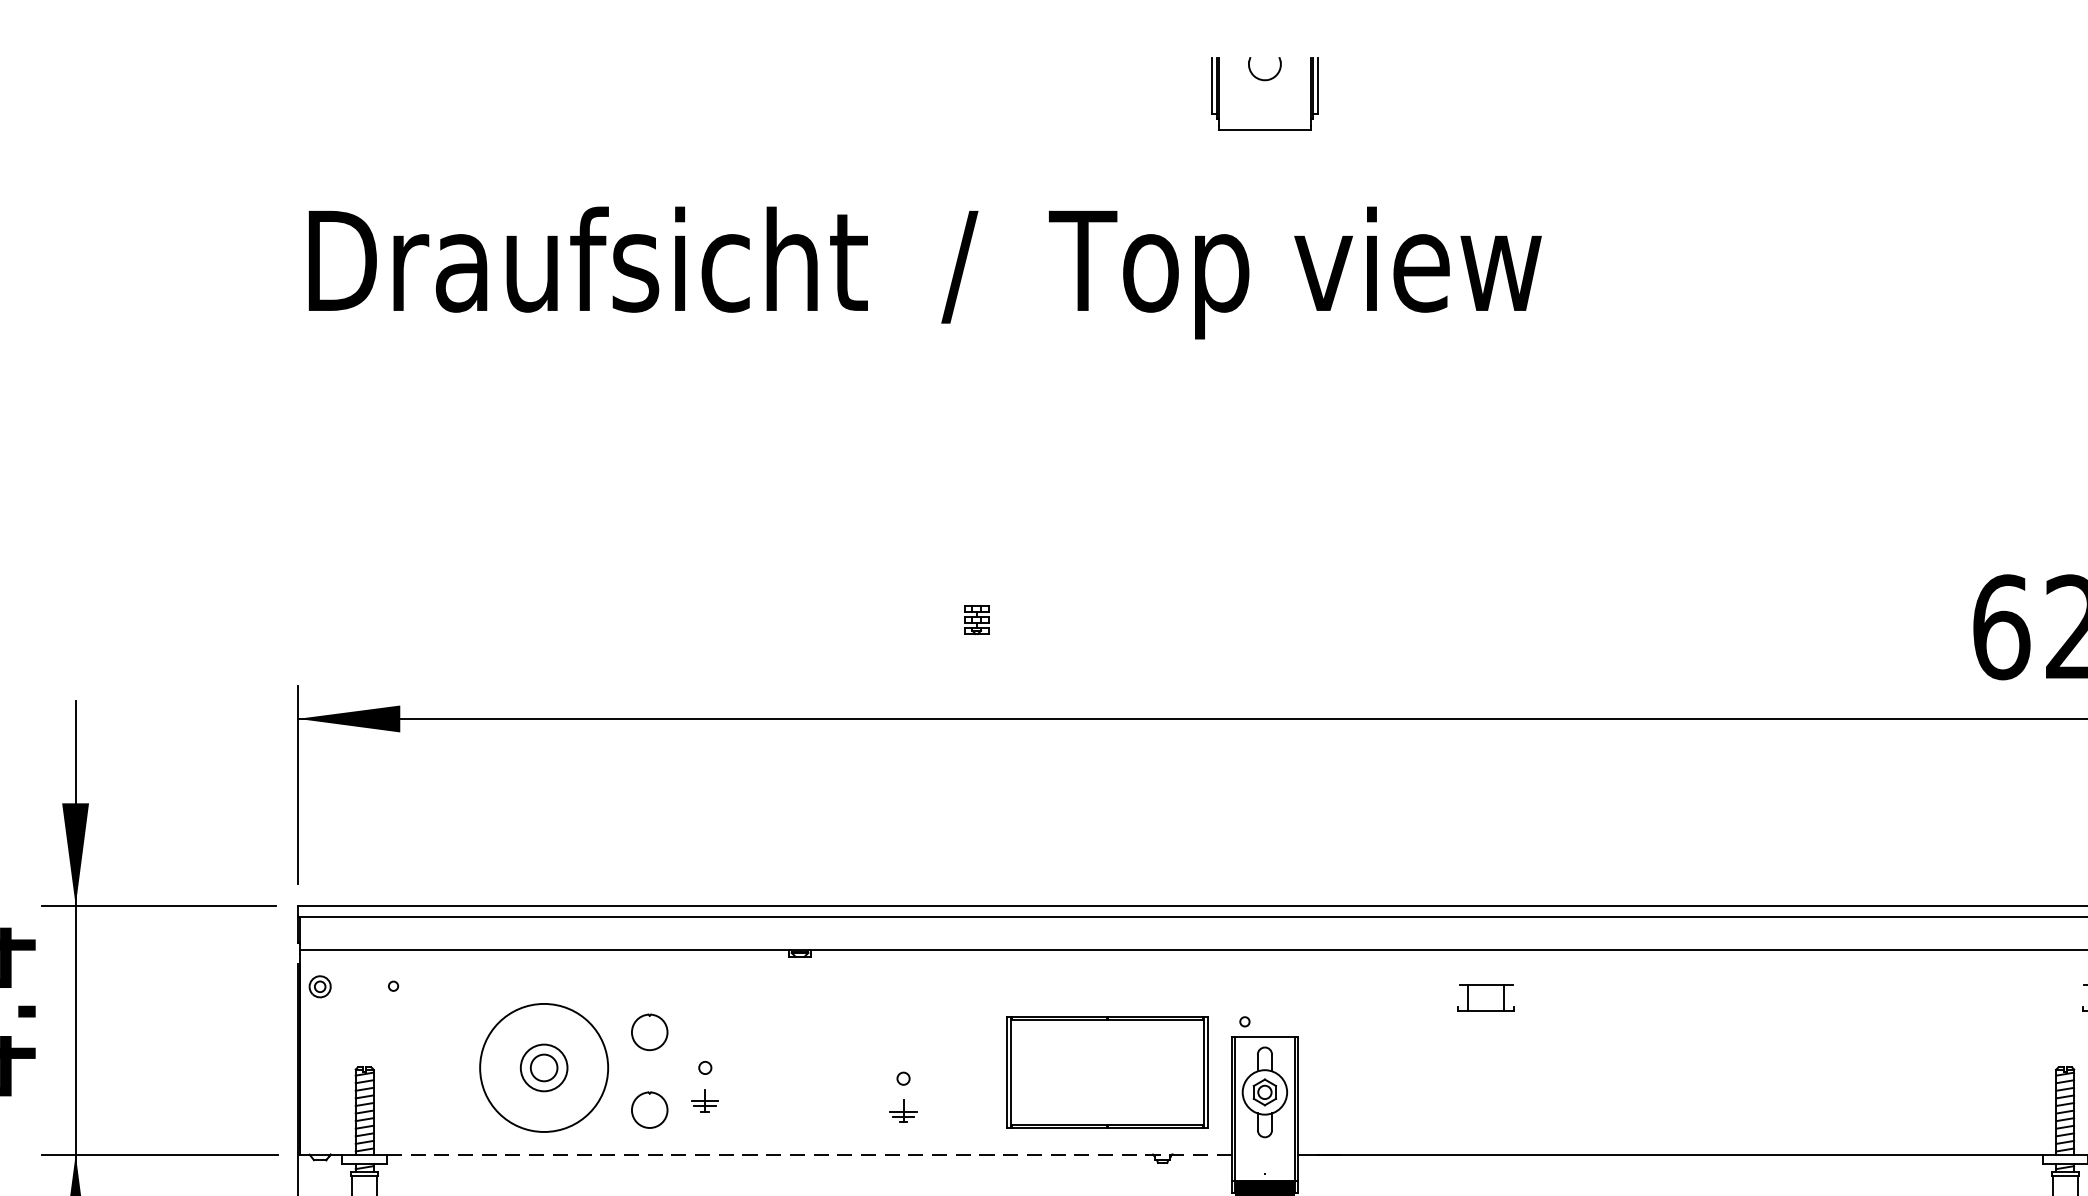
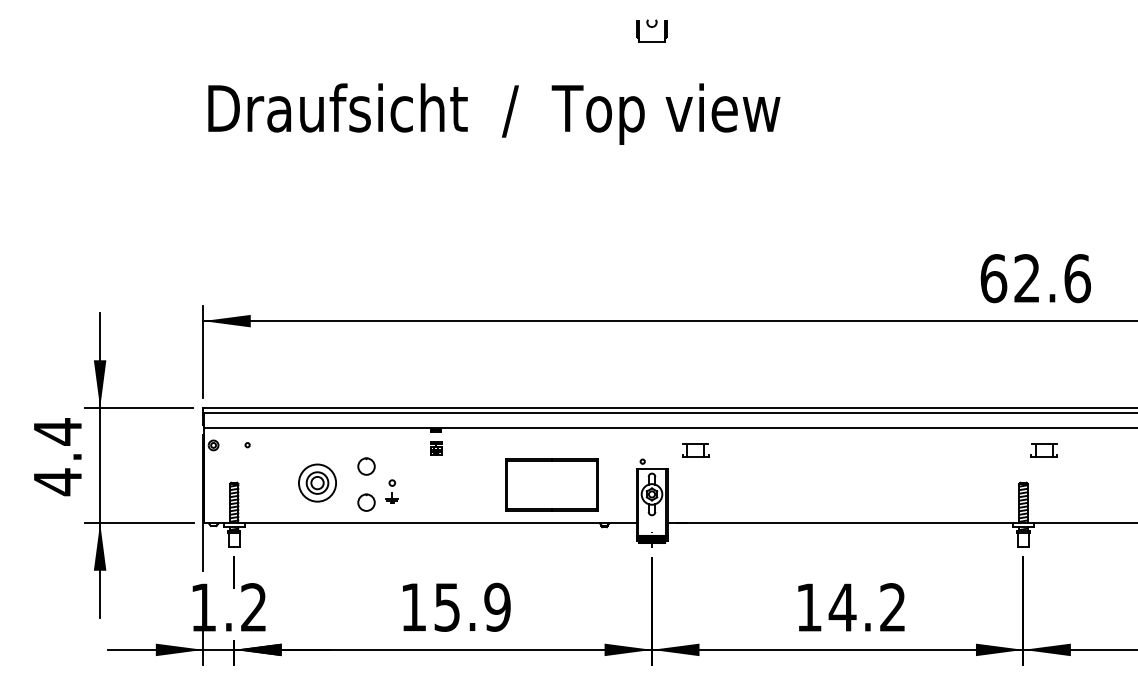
part: (1263, 92) -> (651, 30), size x0.62
part: (977, 620) -> (436, 448), moved
part: (1485, 997) -> (695, 450), moved
circle: (544, 1066) -> (317, 482), size x0.62
part: (1106, 1070) -> (551, 484), moved
part: (901, 1096) -> (483, 496), removed
line: (809, 1155) -> (440, 523), dashed -> solid

